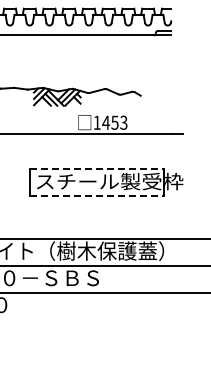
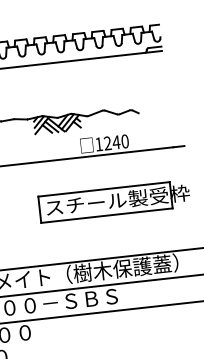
text: (114, 122) -> (115, 142), 1453 -> 1240
line: (97, 168) -> (104, 188), dashed -> solid
line: (97, 195) -> (107, 215), dashed -> solid

